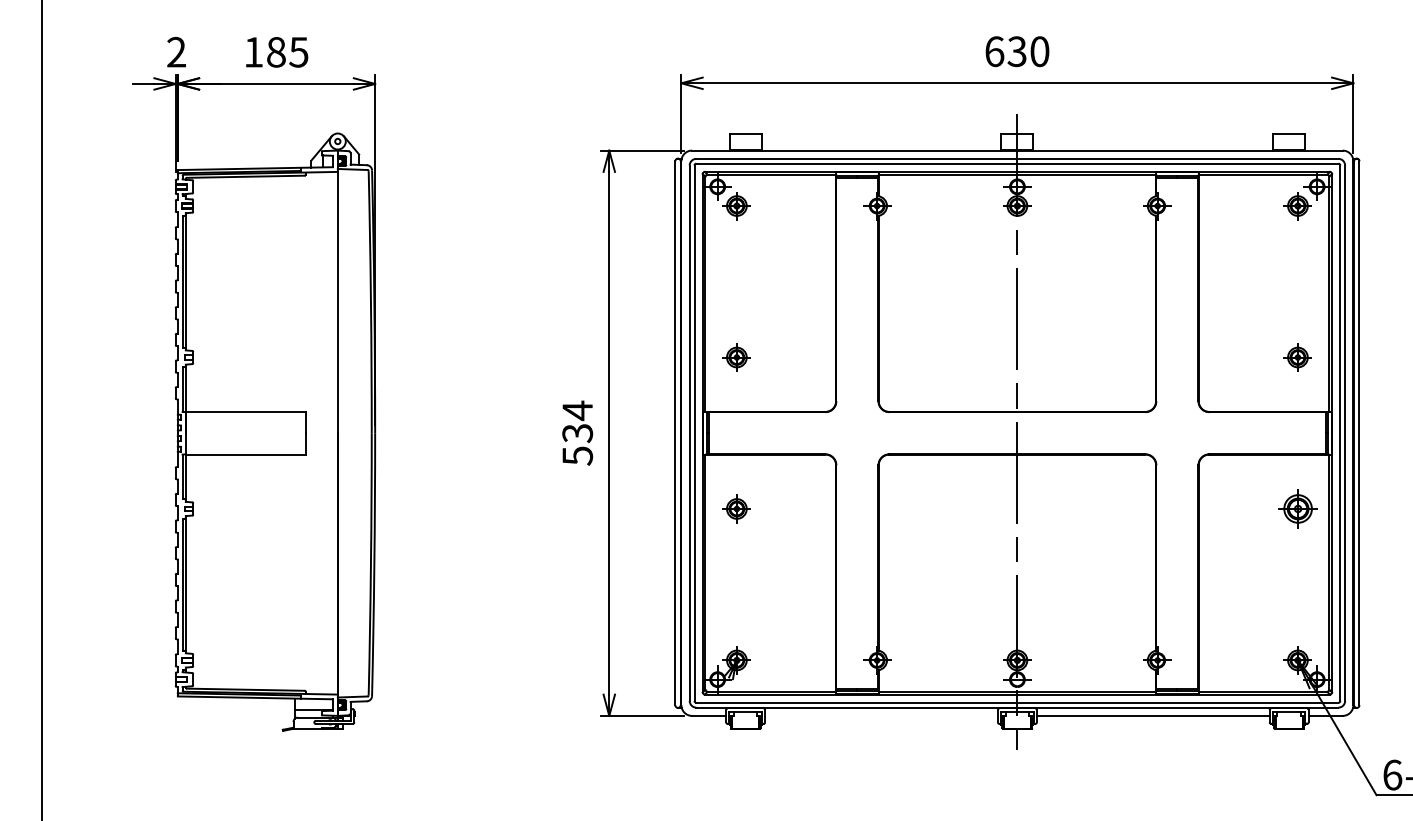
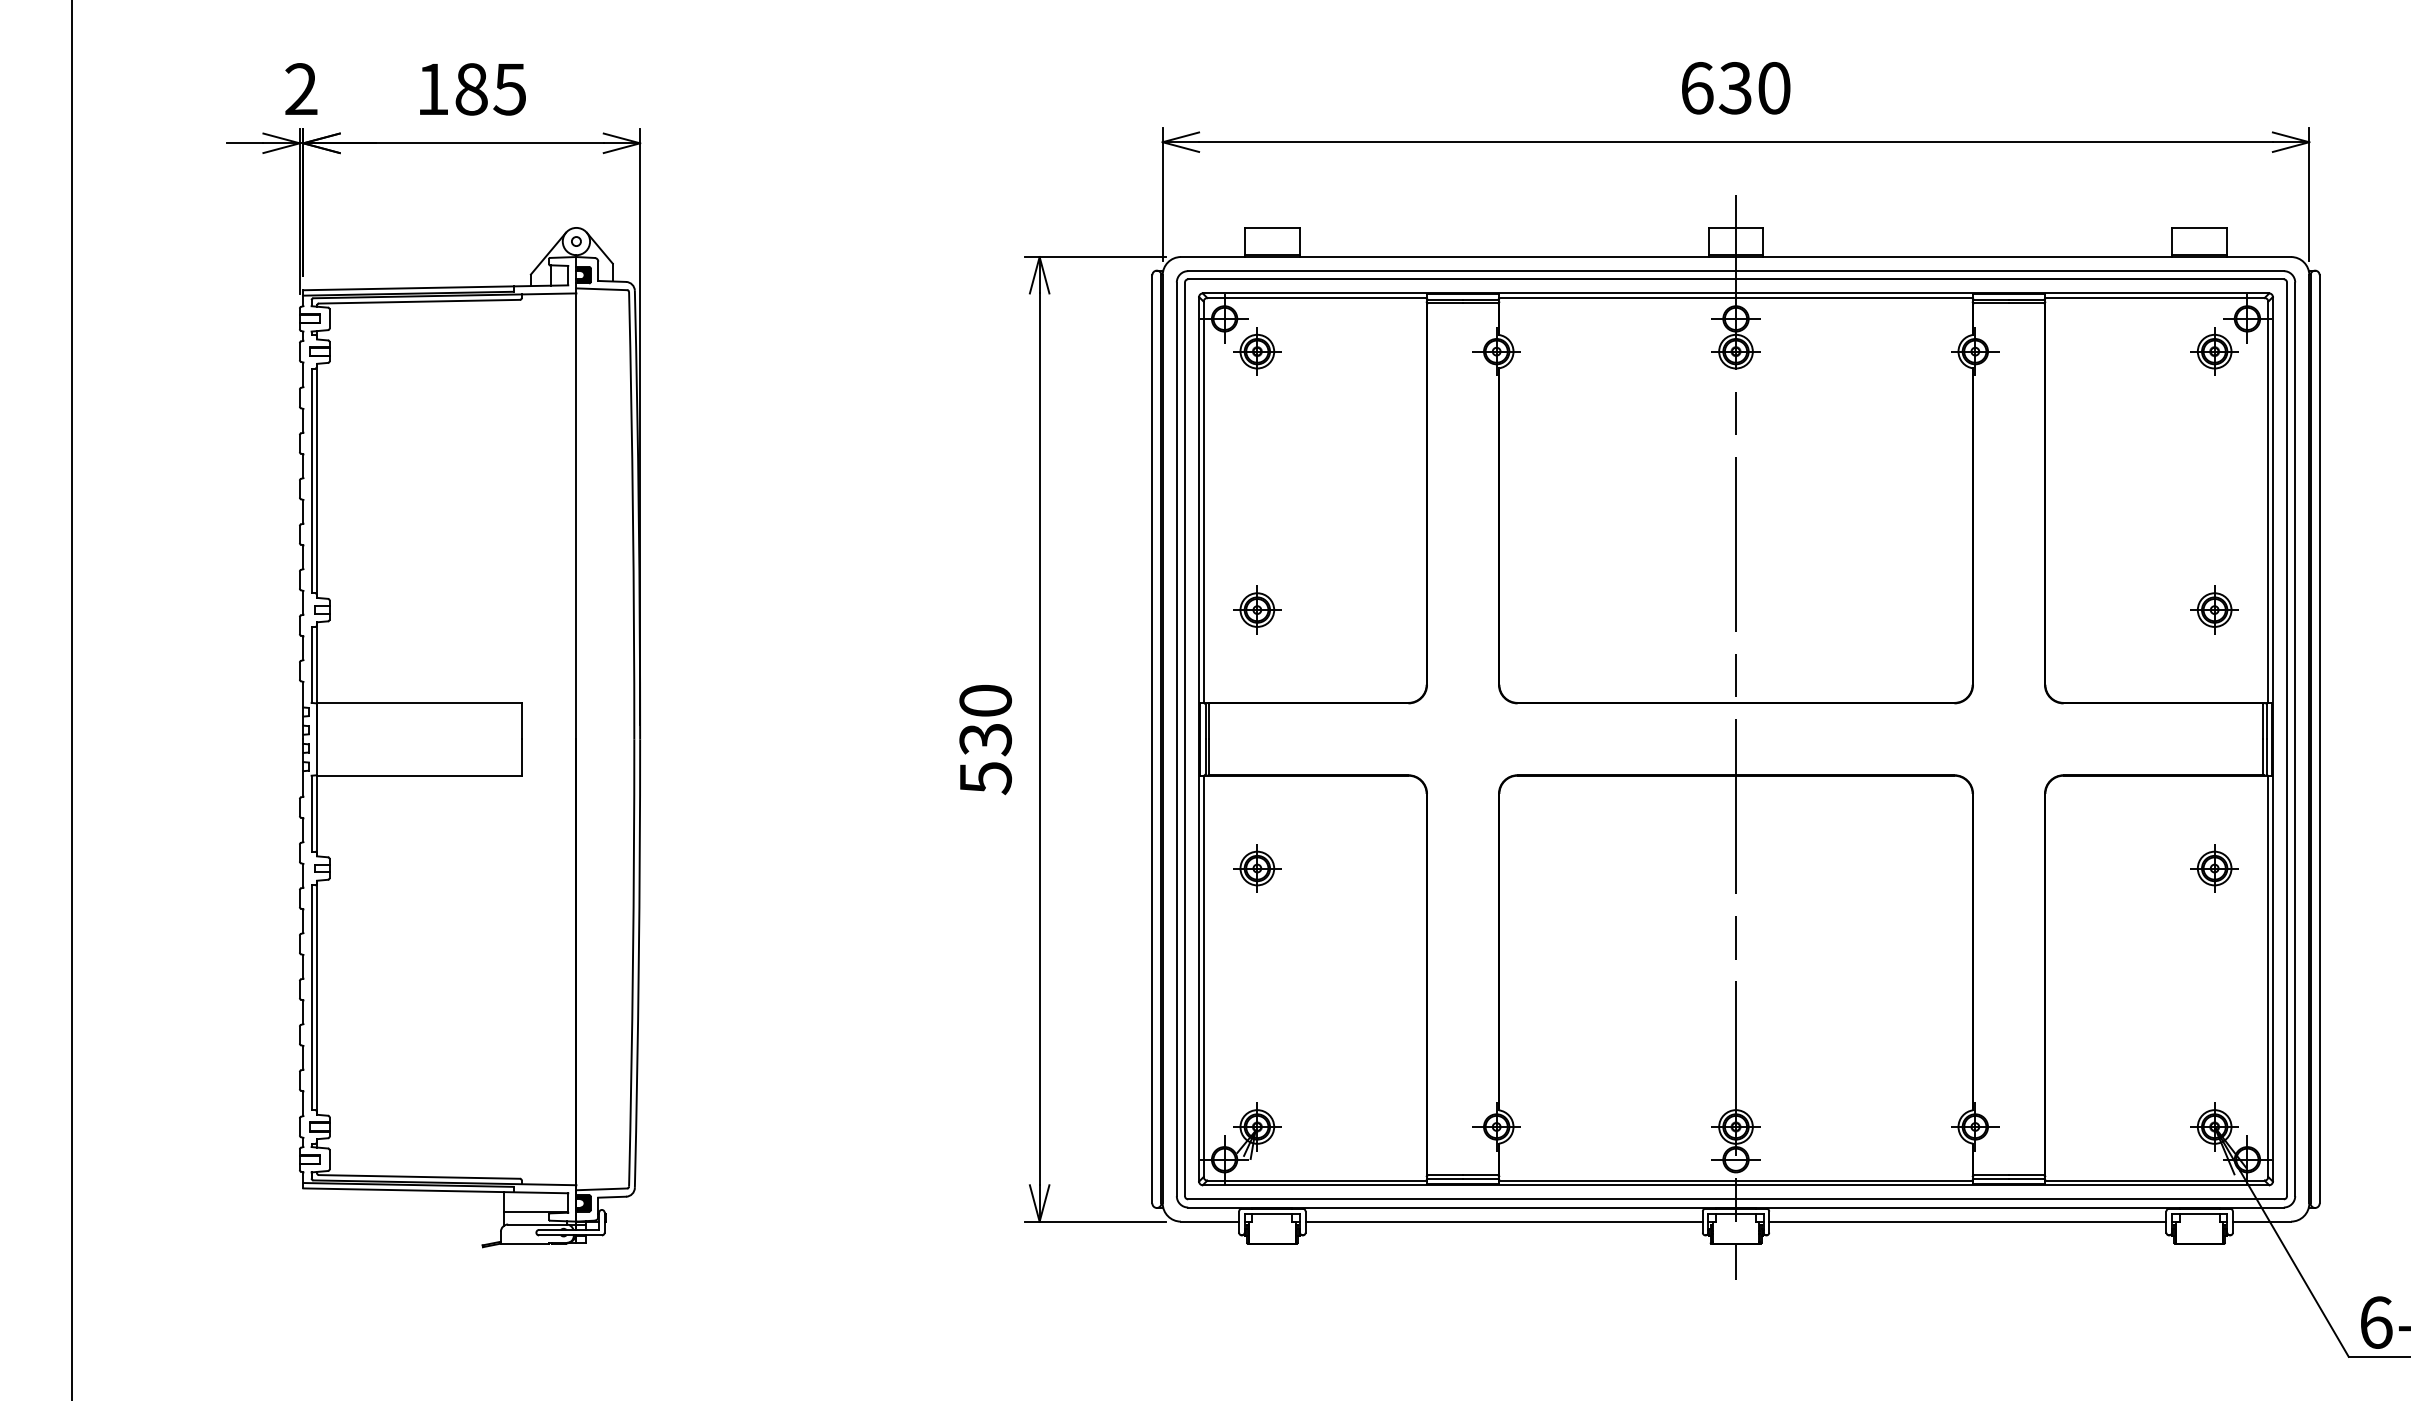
text: (577, 410) -> (985, 700), 534 -> 530
part: (1297, 508) -> (2213, 867), size x0.71
line: (881, 715) -> (1504, 1220), added

